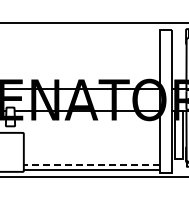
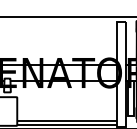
line: (91, 165) -> (66, 121), dashed -> solid

